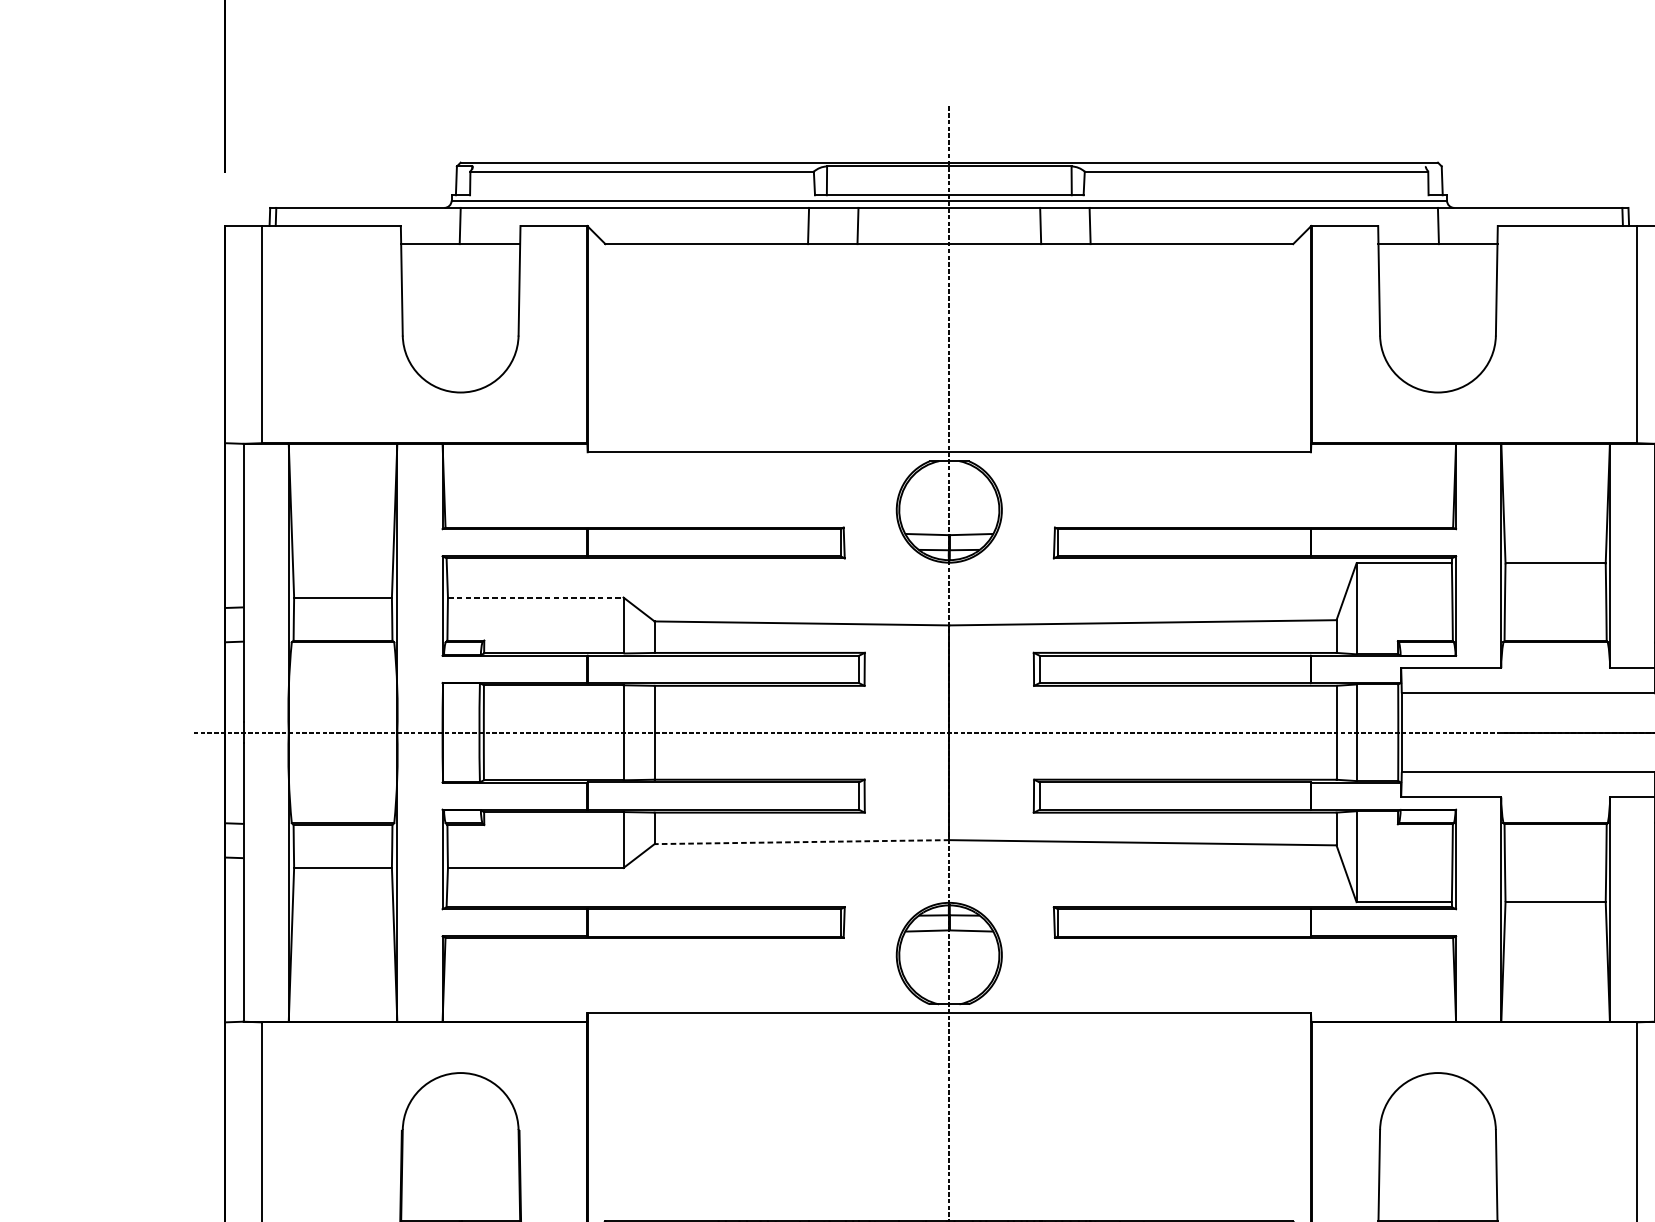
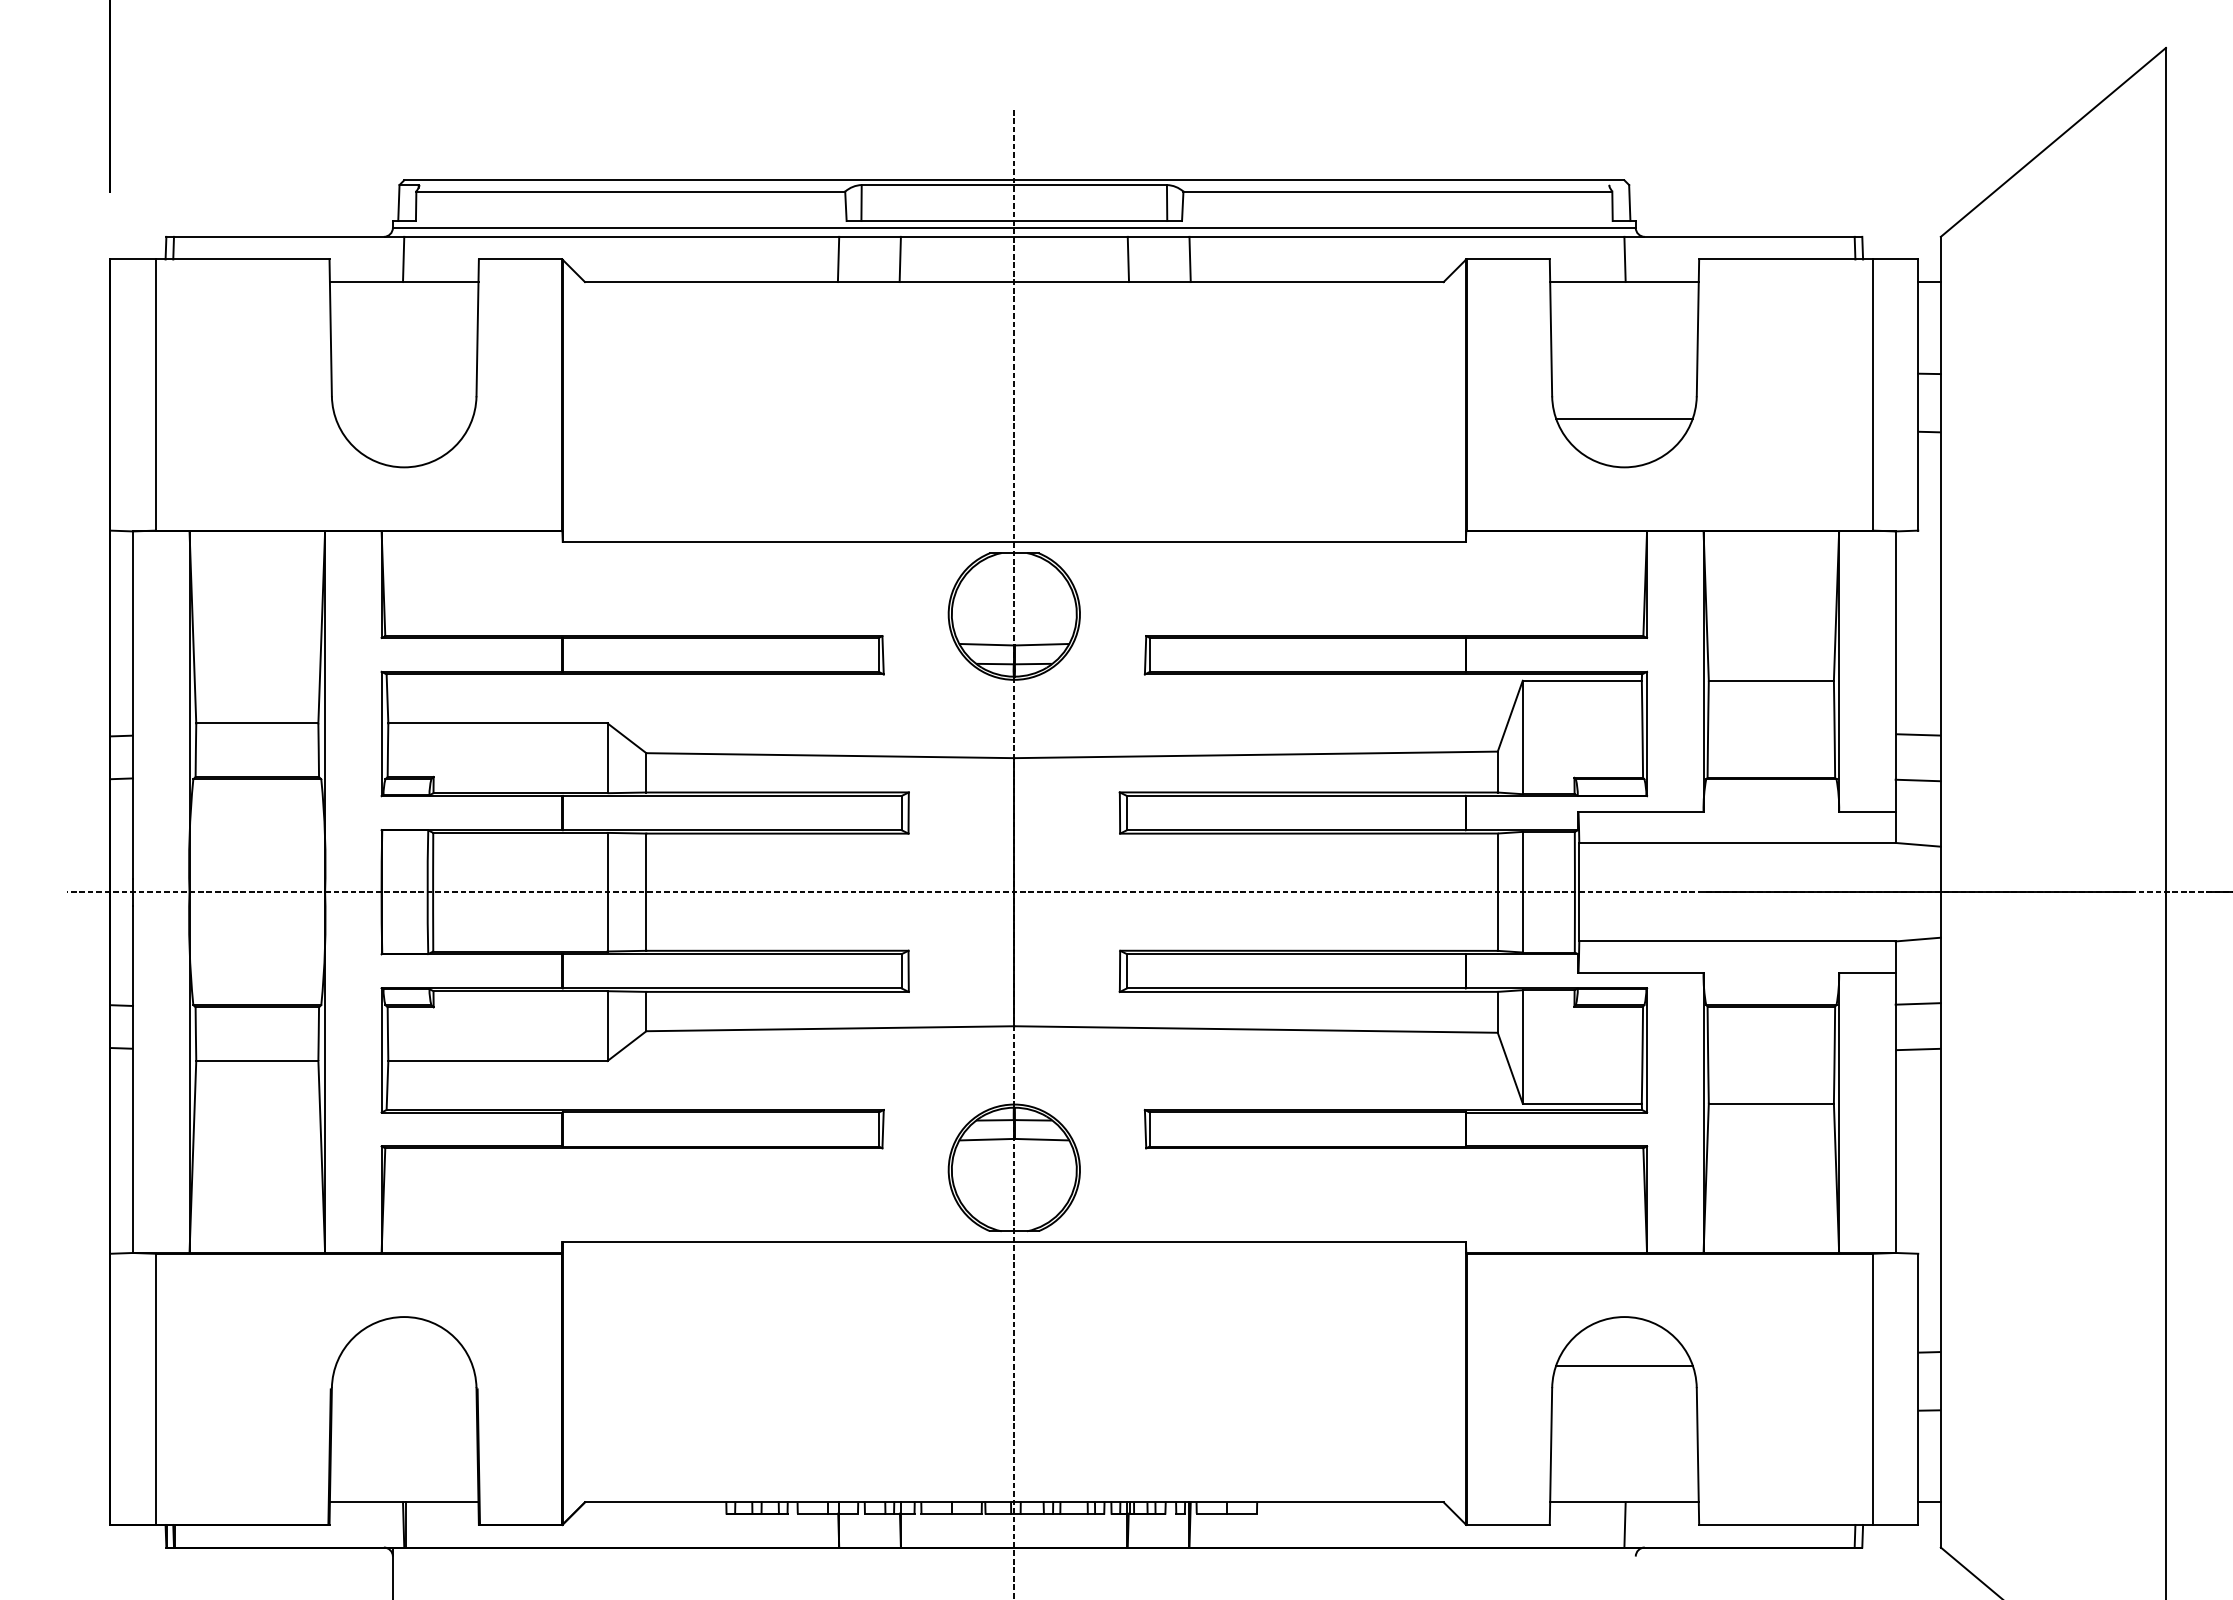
line: (1438, 353) -> (1624, 418), added
line: (535, 597) -> (497, 723), dashed -> solid
line: (801, 841) -> (829, 1028), dashed -> solid
line: (1438, 1111) -> (1624, 1365), added

